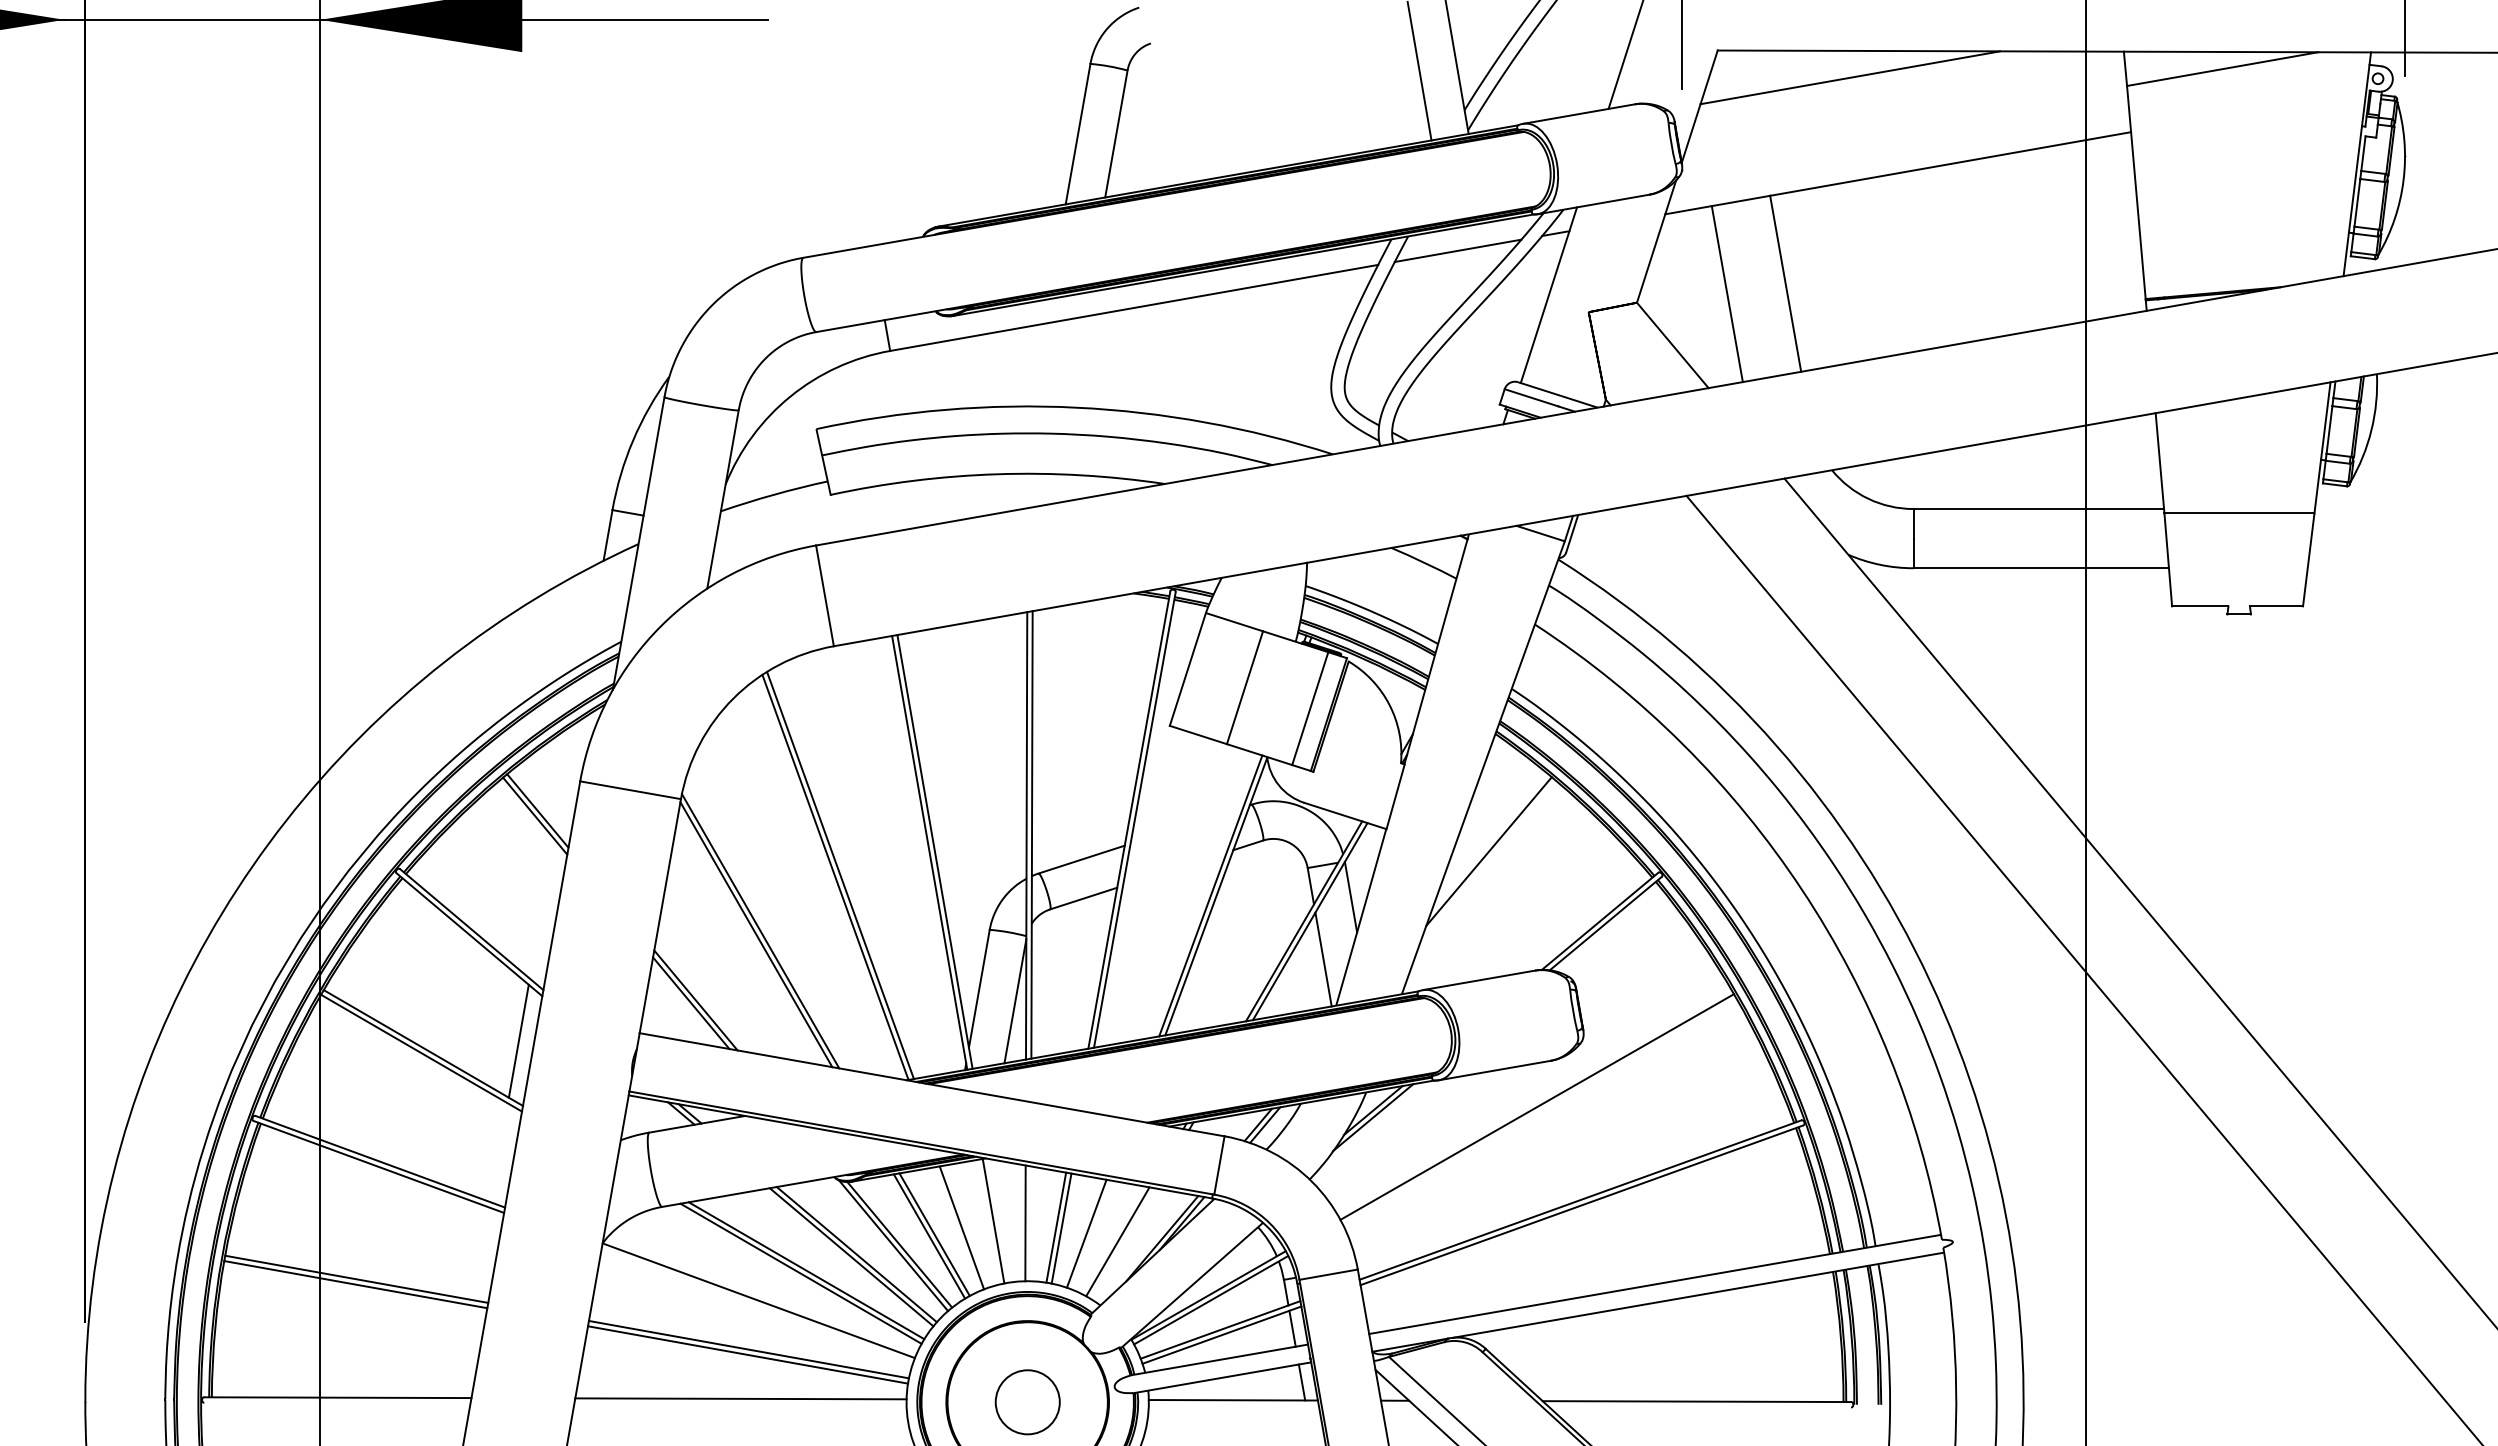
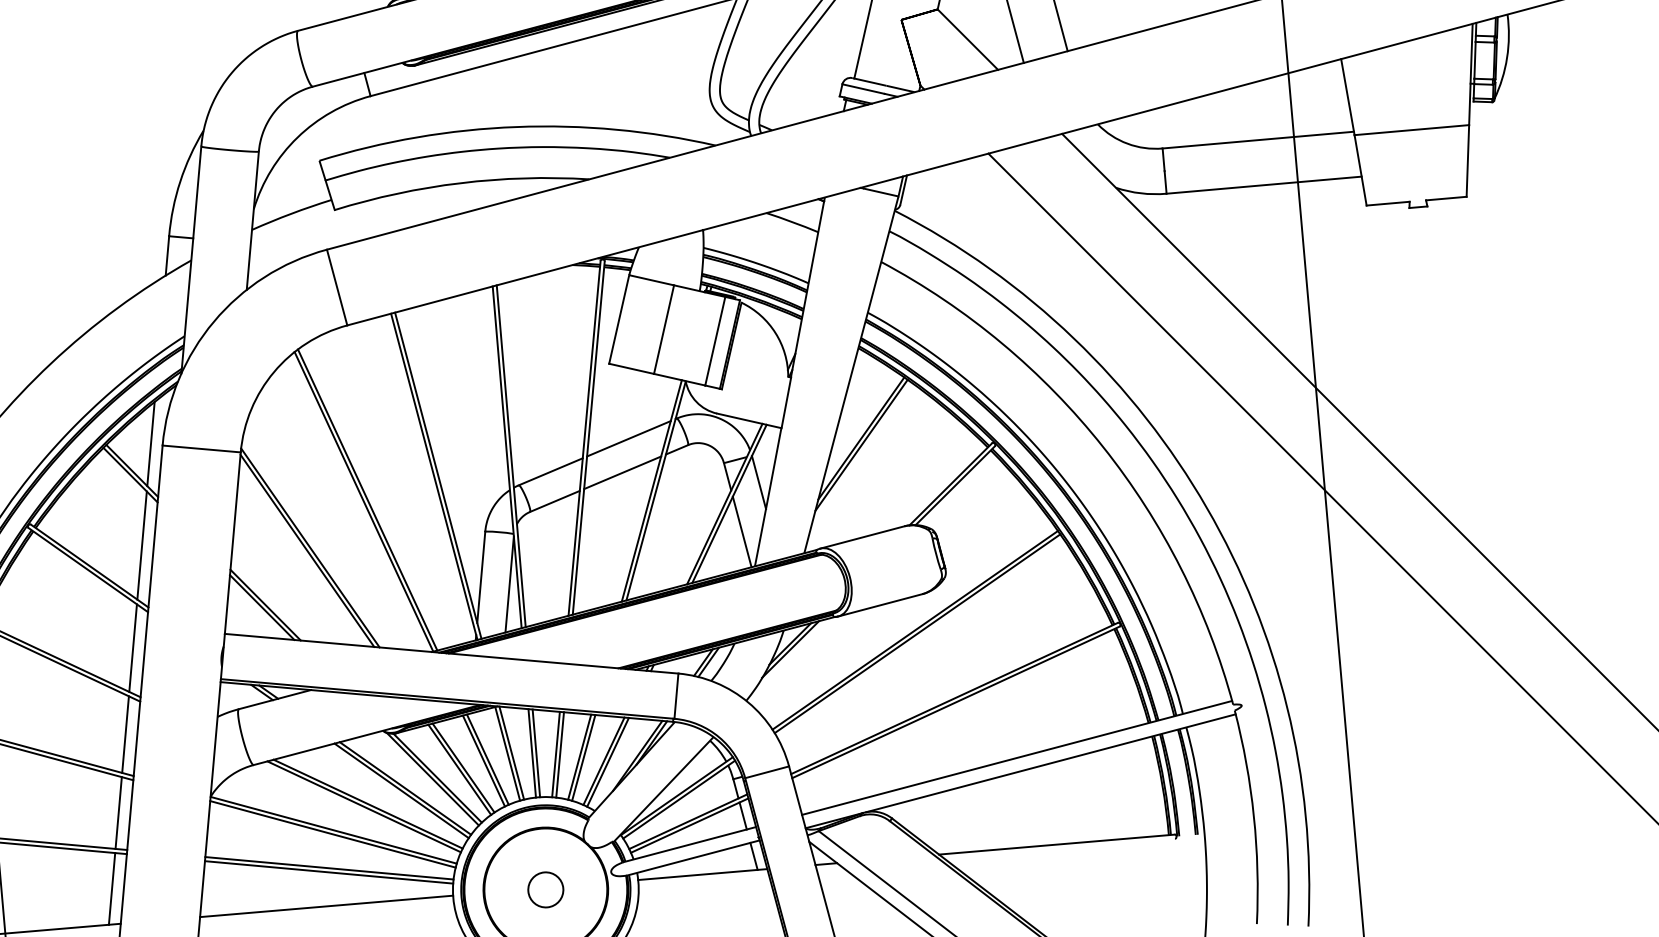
line: (564, 777) -> (150, 443), added
line: (1186, 825) -> (628, 438), added
line: (1488, 860) -> (861, 445), added
line: (1174, 868) -> (622, 472), added
line: (541, 908) -> (141, 545), added
line: (1539, 1111) -> (917, 633), added
line: (498, 1152) -> (125, 734), added
line: (998, 1220) -> (511, 752), added
line: (1030, 1223) -> (536, 753), added
line: (967, 1226) -> (488, 759), added
line: (1091, 1234) -> (583, 757), added
line: (1122, 1243) -> (607, 762), added
line: (481, 1253) -> (118, 812), added
line: (757, 1305) -> (333, 833), added
line: (463, 1351) -> (111, 888), added
circle: (1027, 1402) -> (545, 890), size x0.71

